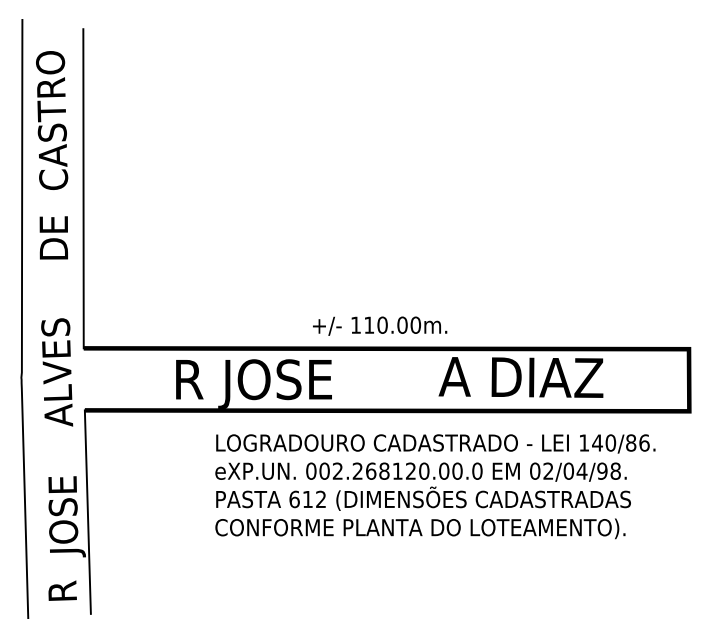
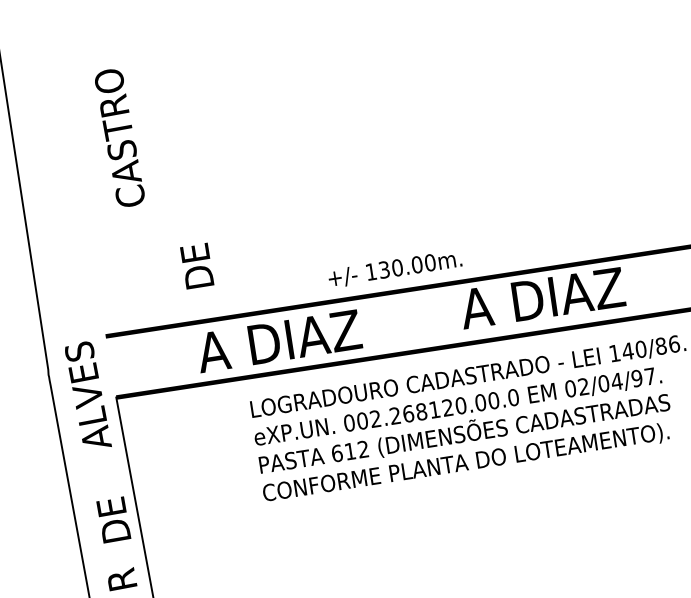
text: (52, 120) -> (120, 138), moved
line: (83, 188) -> (81, 178), removed
text: (53, 237) -> (196, 265), moved
text: (369, 324) -> (384, 269), 110.00m. -> 130.00m.
text: (57, 372) -> (88, 395), moved
text: (253, 383) -> (278, 345), R JOSE -> A DIAZ
text: (615, 470) -> (649, 375), 02/04/98. -> 02/04/97.
text: (66, 516) -> (114, 505), JOSE -> DE

